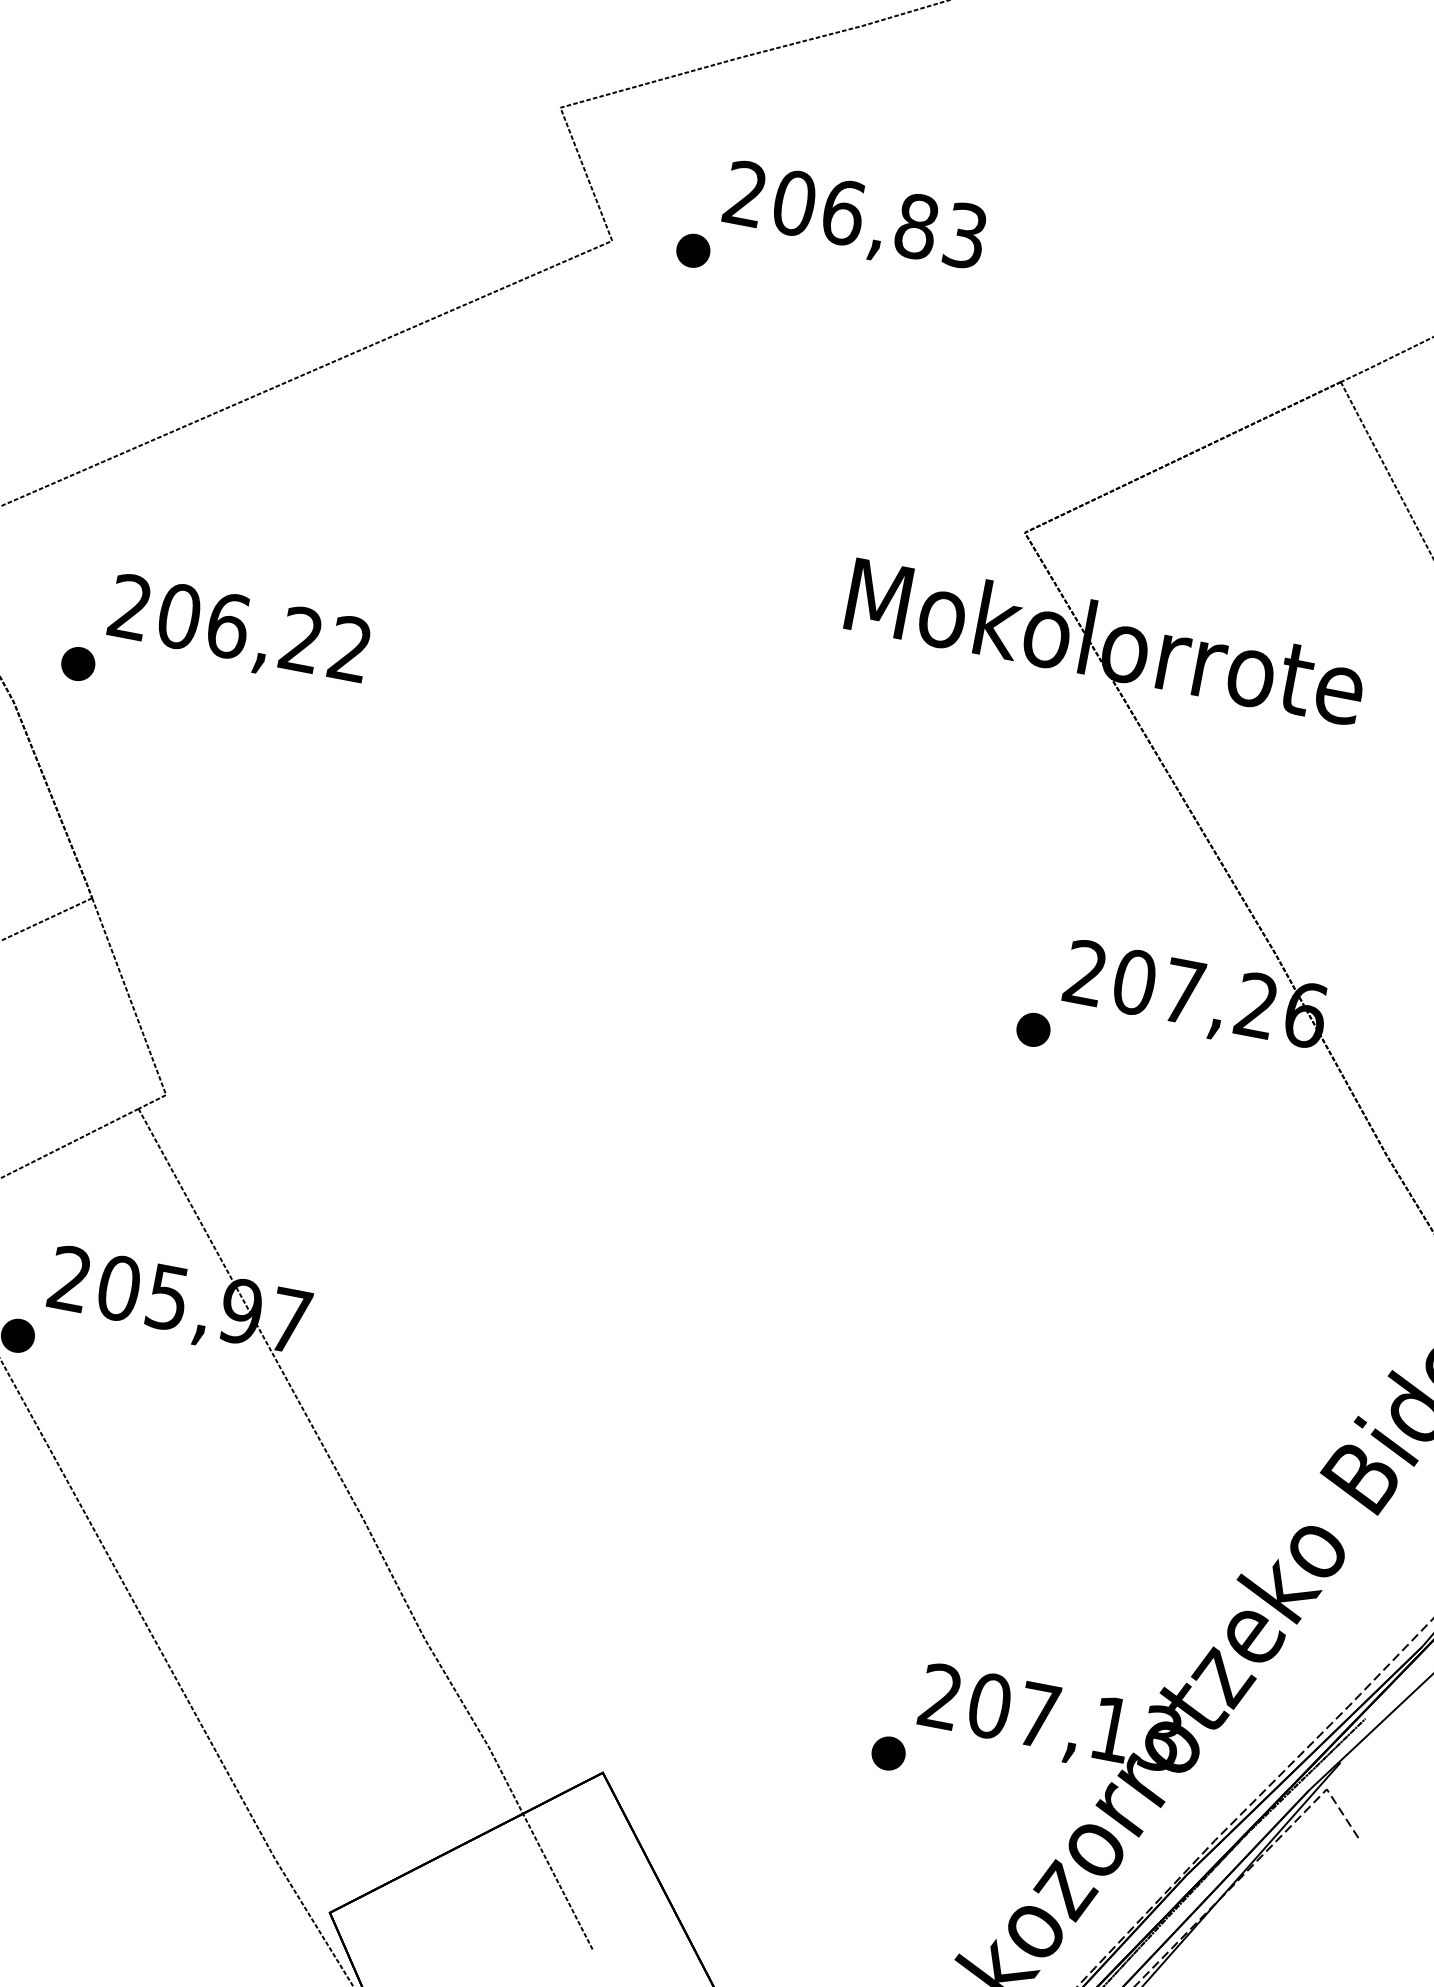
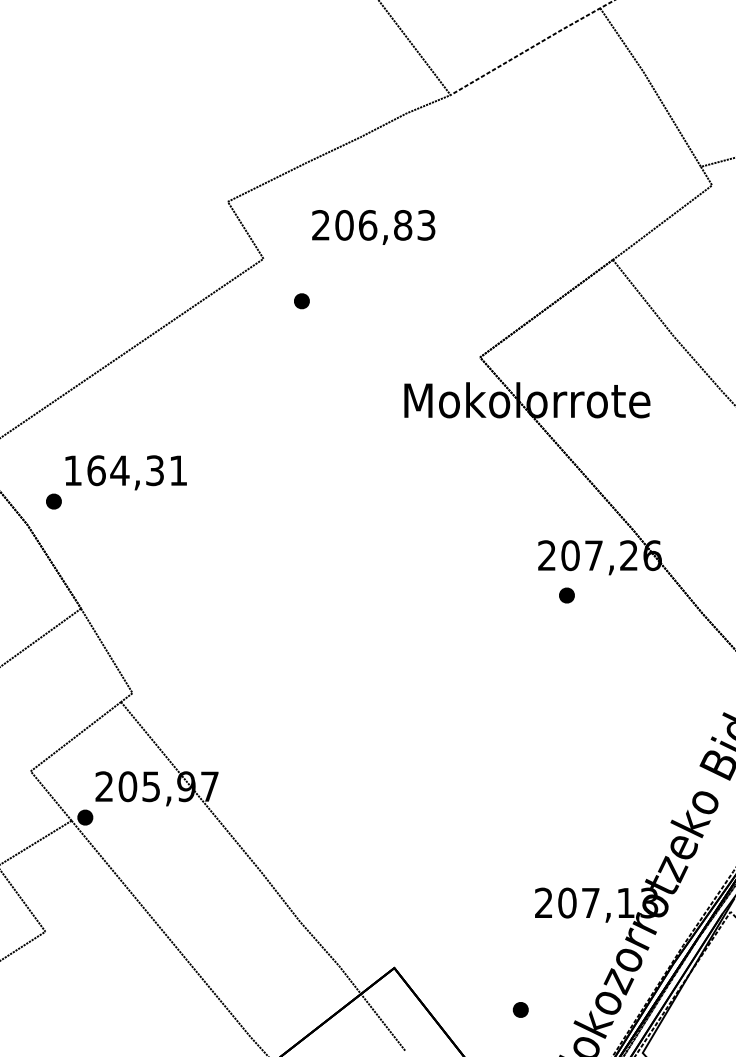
part: (692, 251) -> (301, 301), moved
text: (239, 627) -> (125, 470), 206,22 -> 164,31
part: (1032, 1029) -> (566, 595), moved
part: (888, 1752) -> (520, 1009), moved

